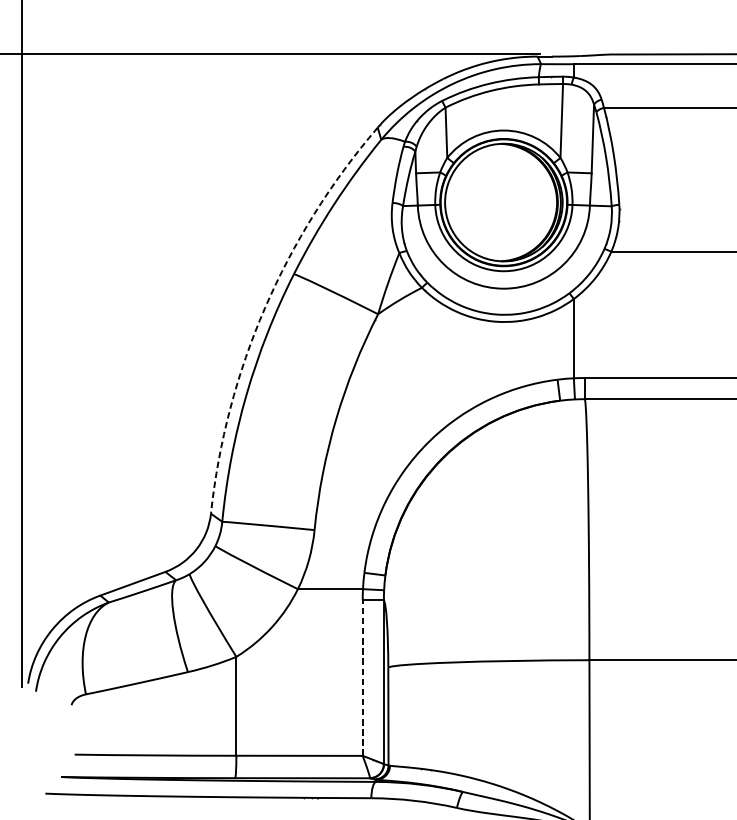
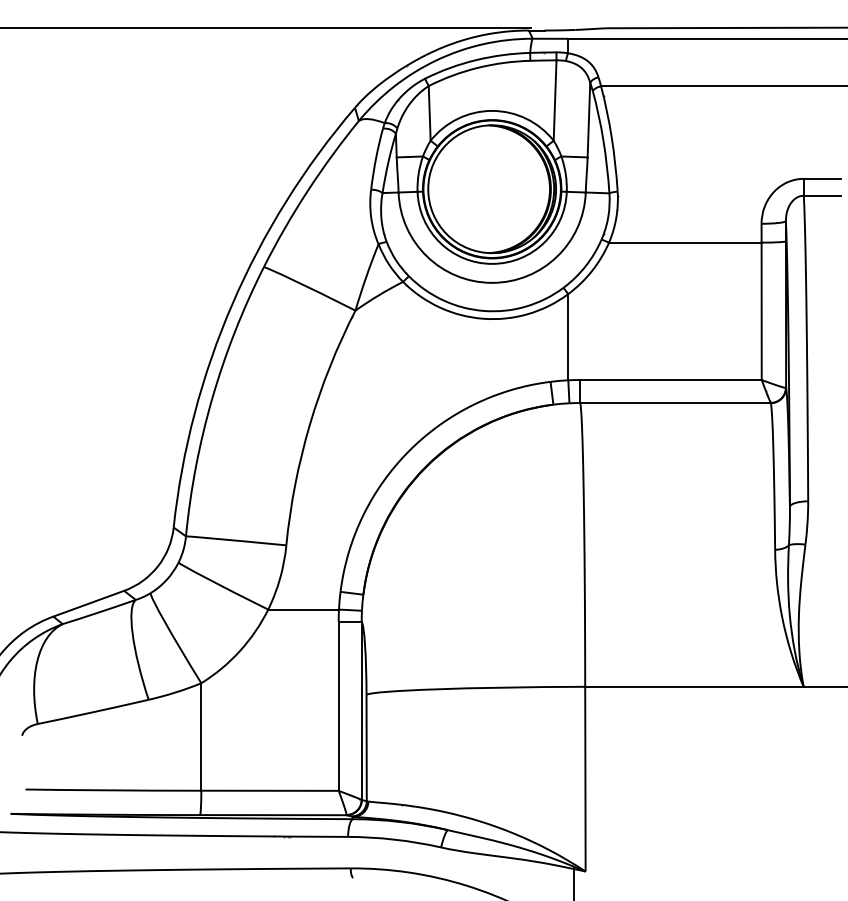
arc: (265, 307) -> (232, 303), dashed -> solid
line: (362, 678) -> (338, 706), dashed -> solid

